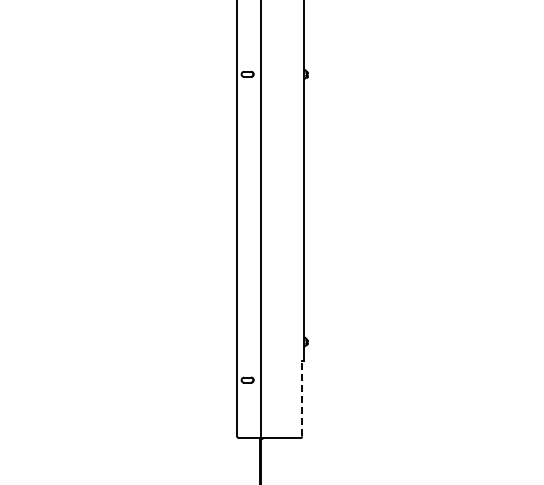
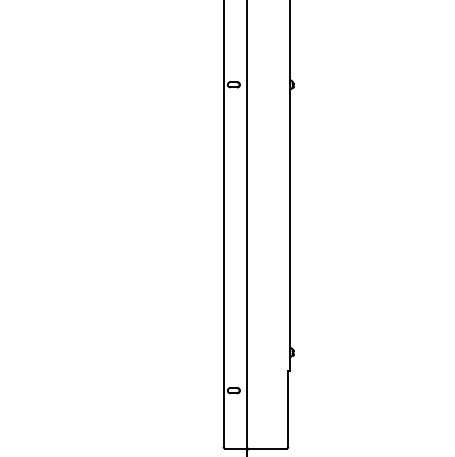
line: (302, 398) -> (288, 408), dashed -> solid

